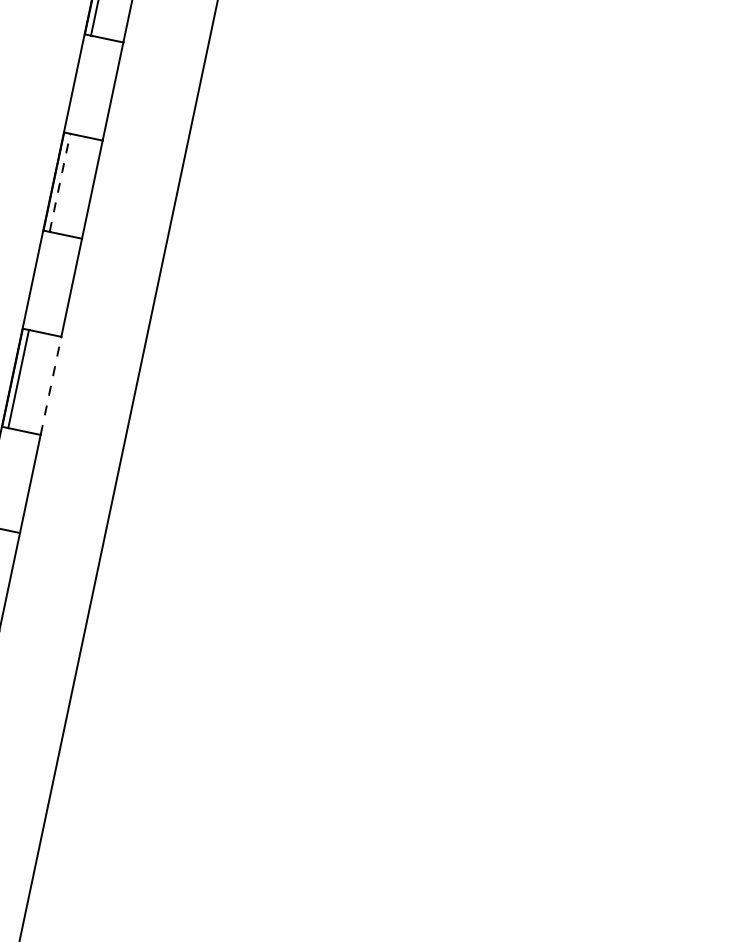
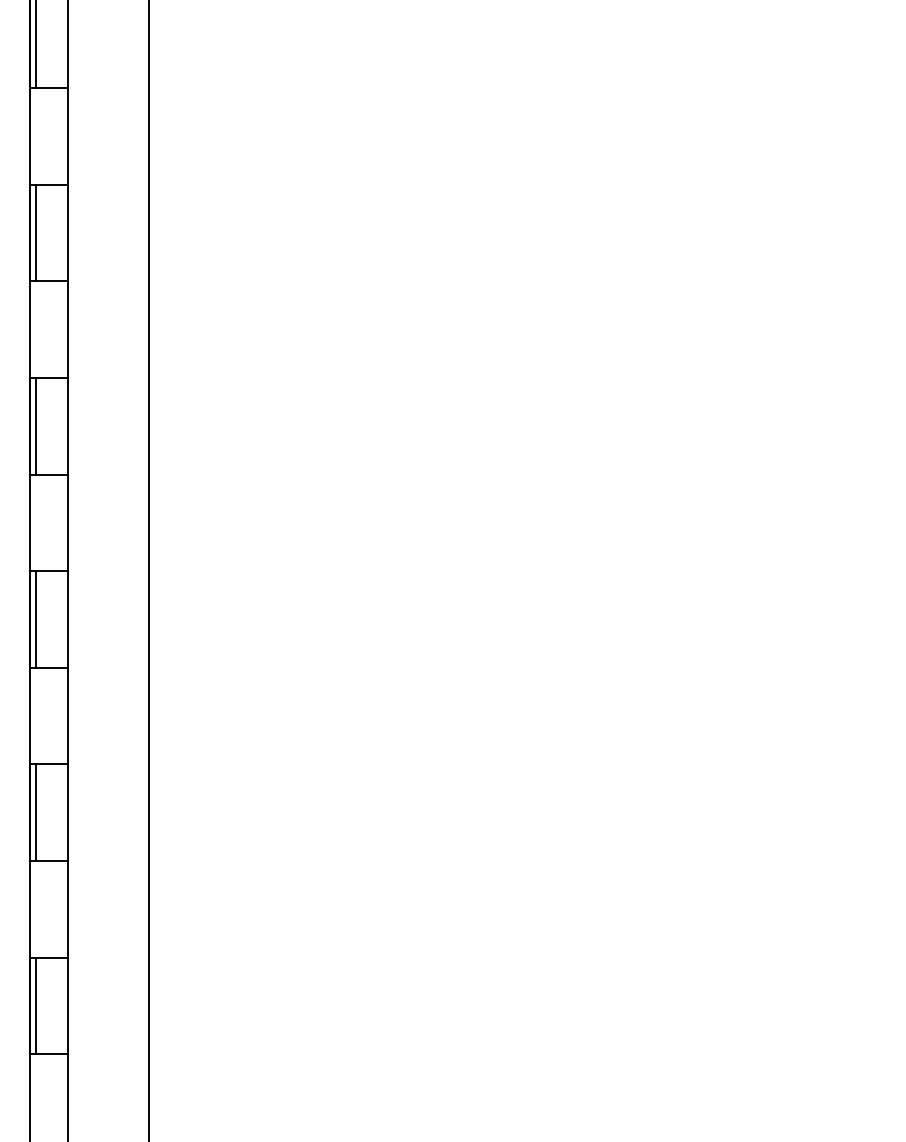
line: (60, 182) -> (36, 425), dashed -> solid
line: (51, 384) -> (68, 618), dashed -> solid

